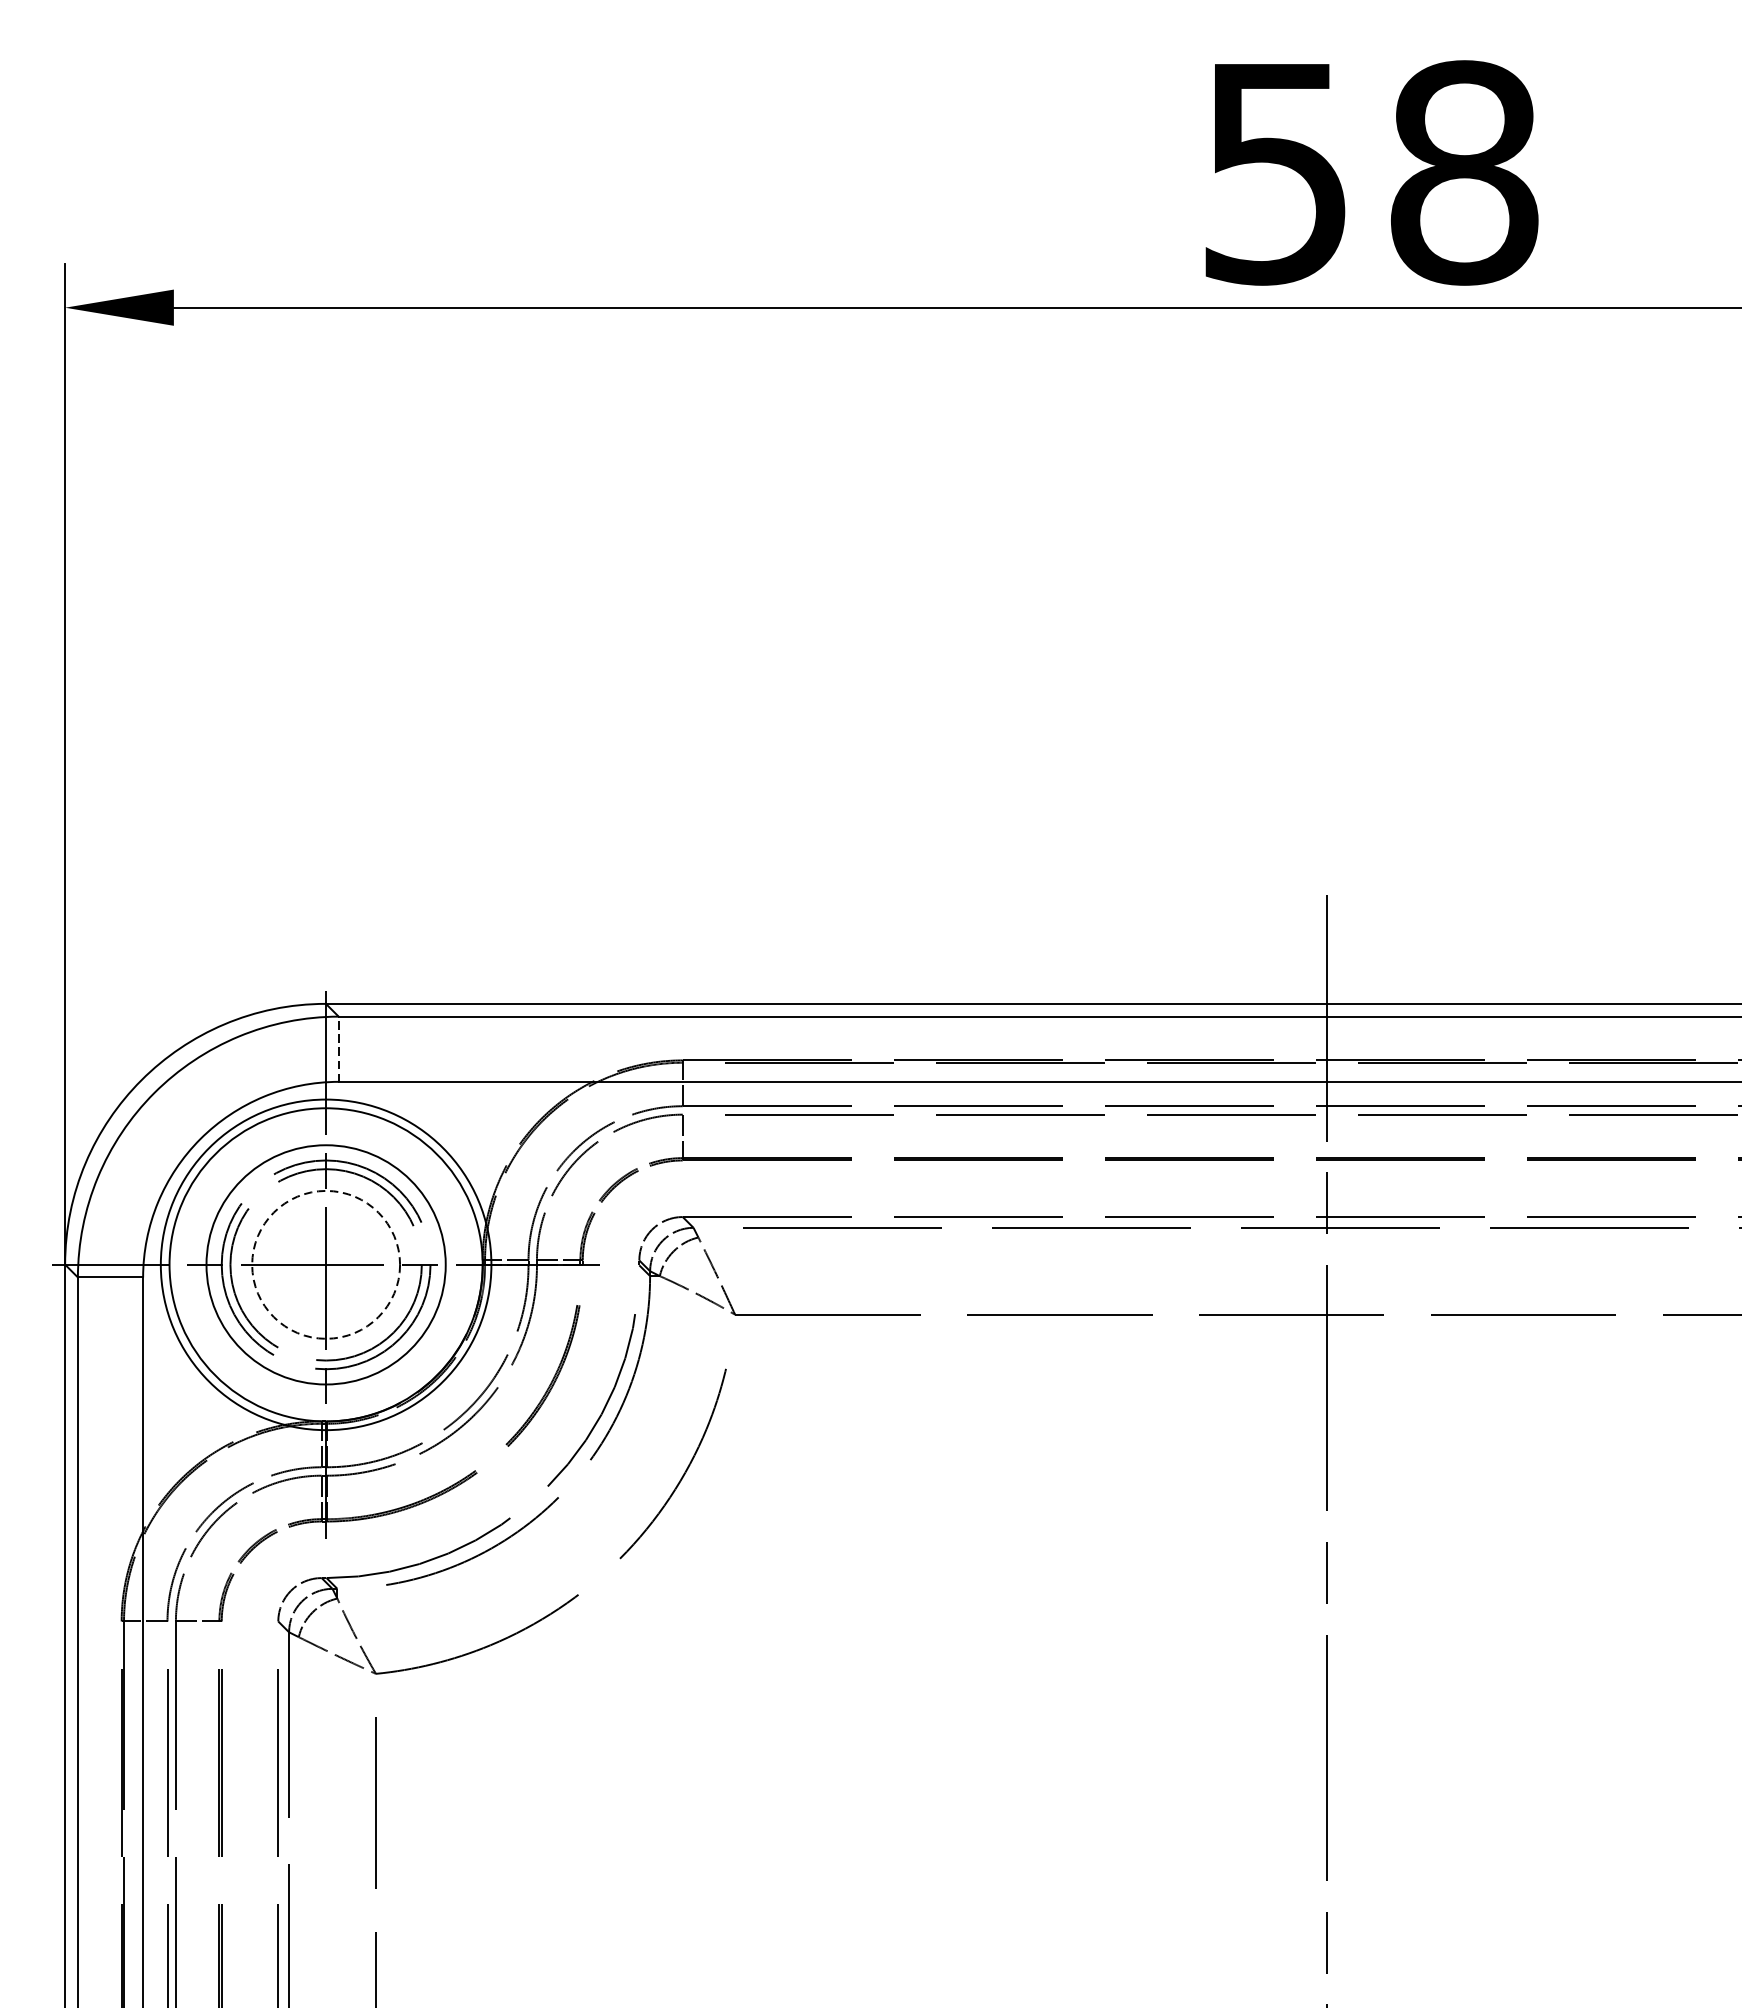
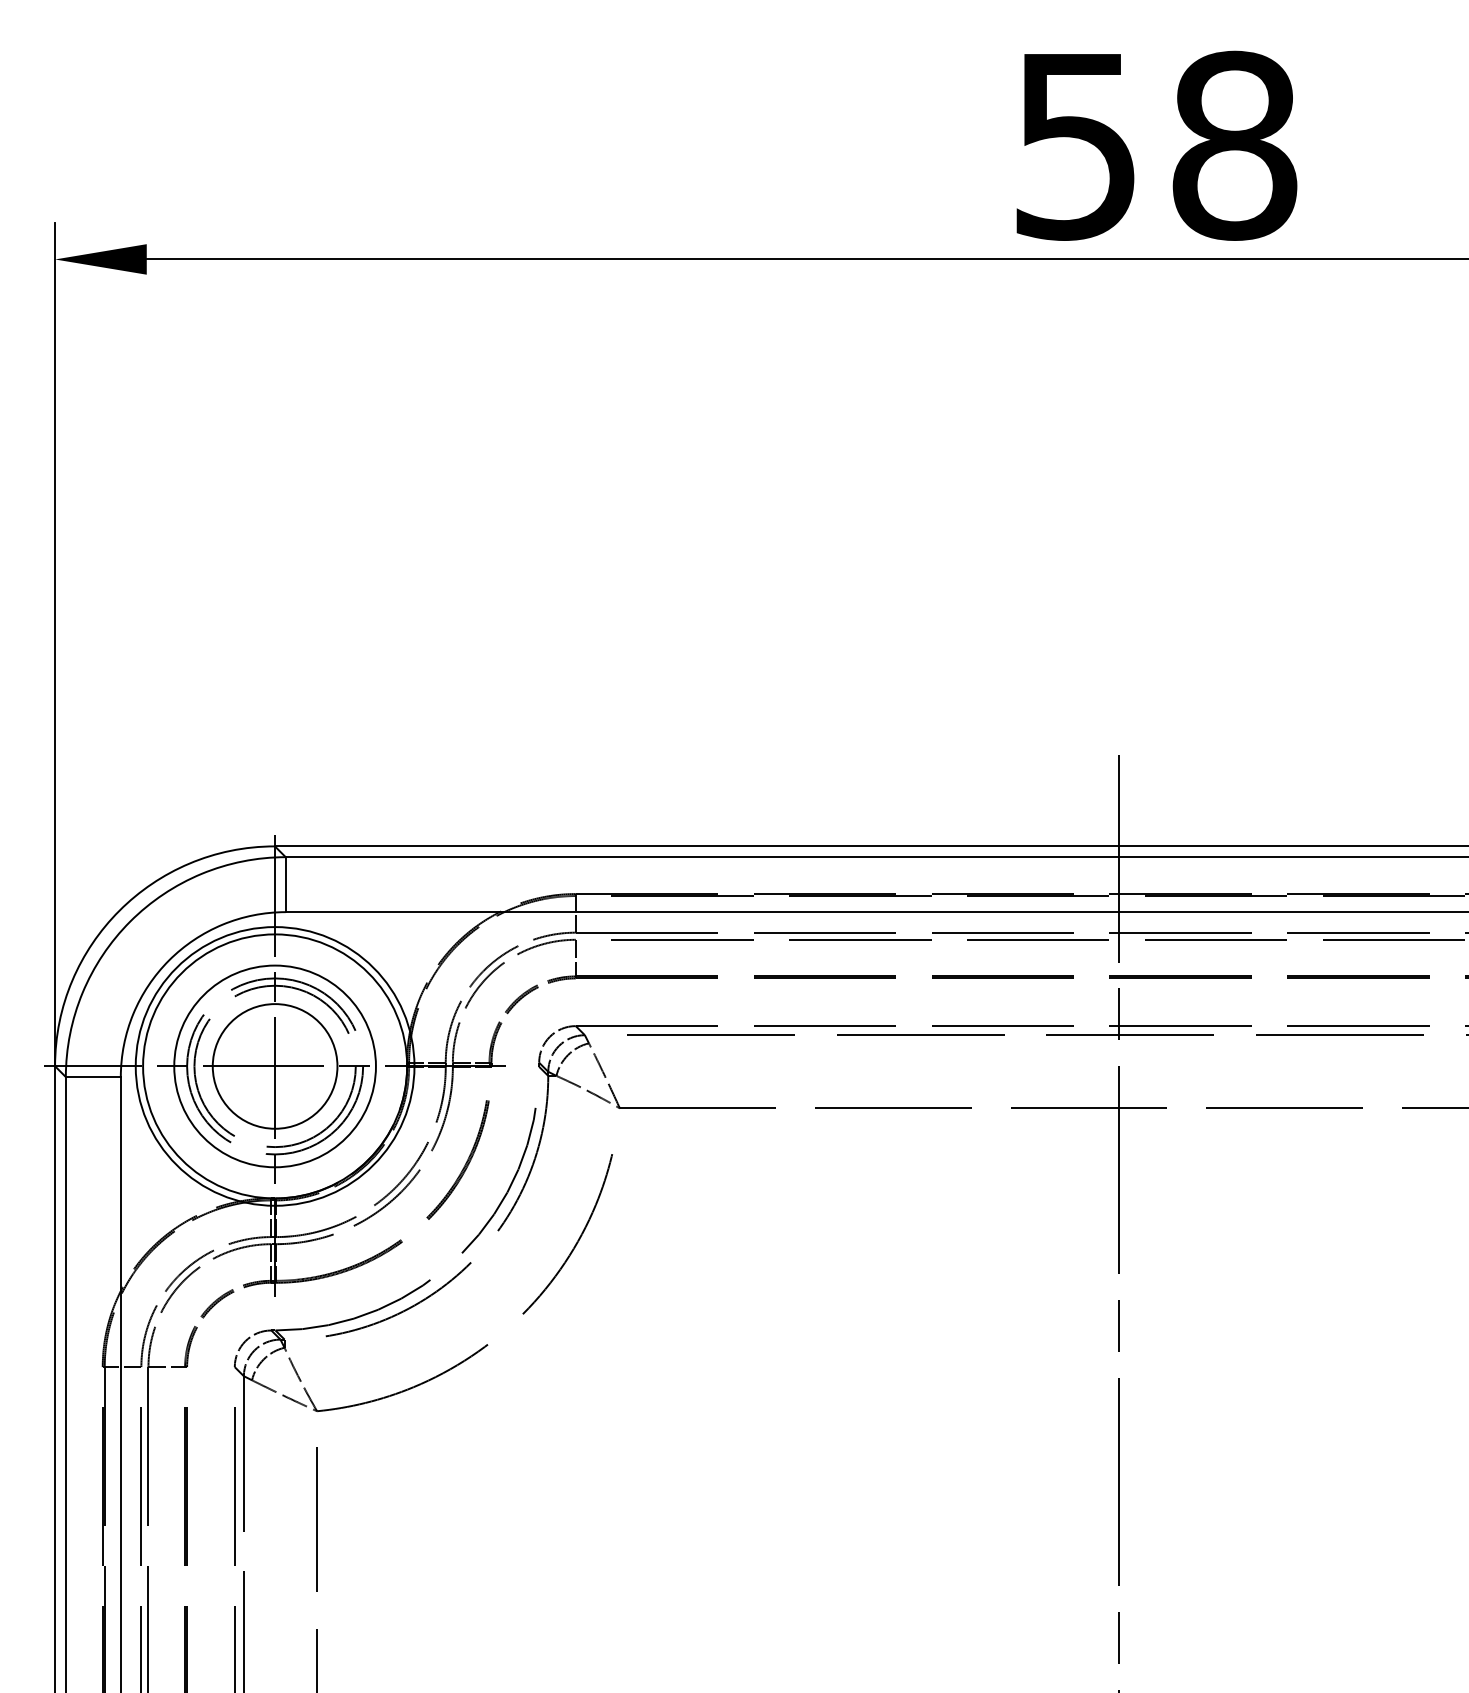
line: (338, 1049) -> (285, 884), dashed -> solid
circle: (325, 1264) -> (274, 1066), dashed -> solid

